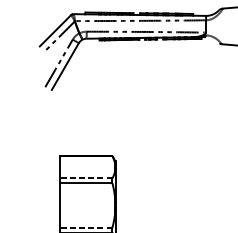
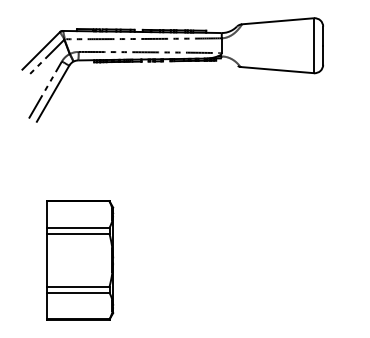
line: (85, 178) -> (77, 227), dashed -> solid
line: (85, 228) -> (77, 287), dashed -> solid

